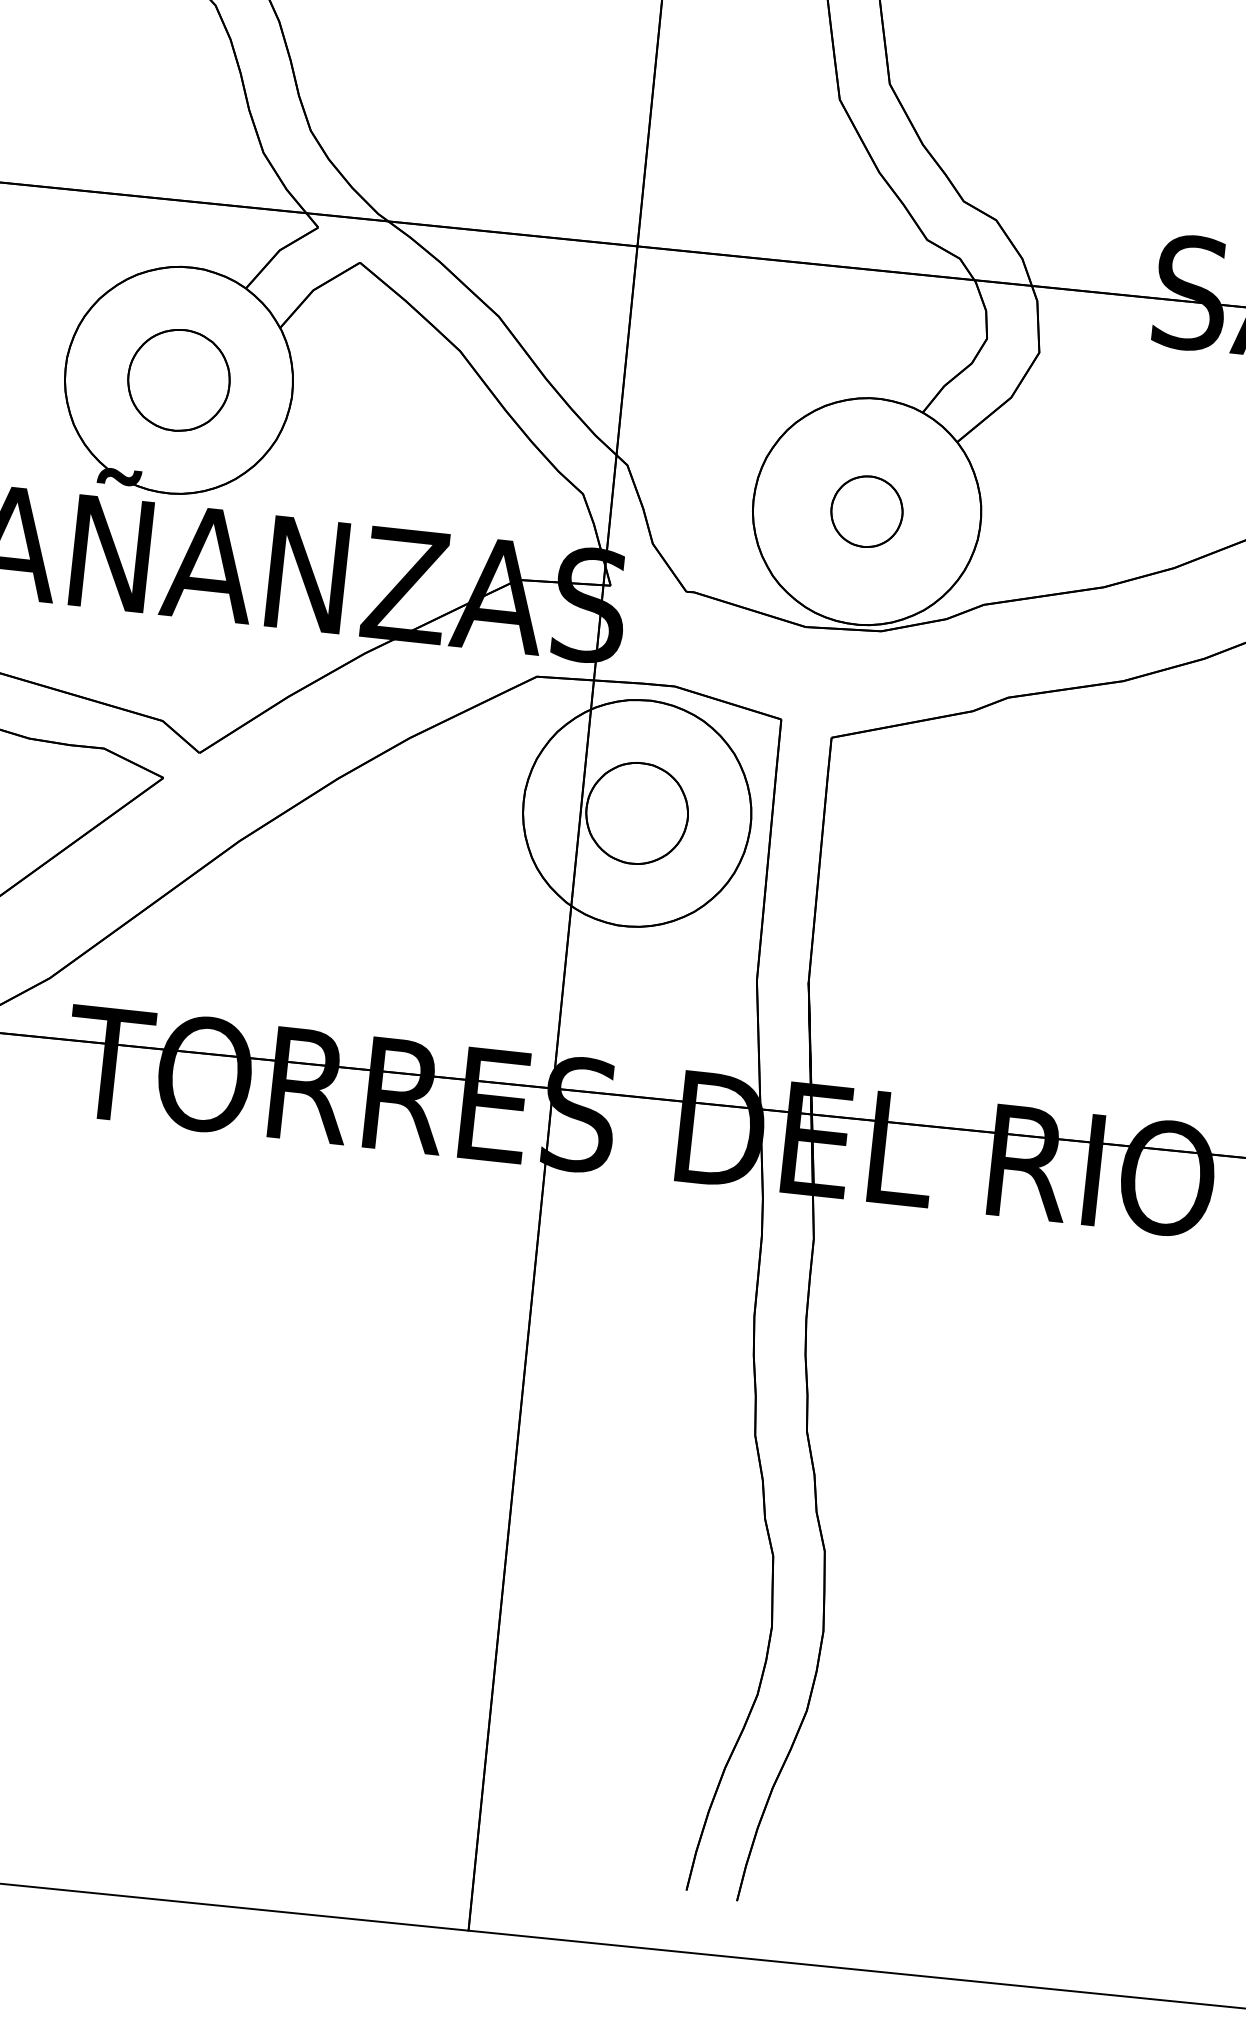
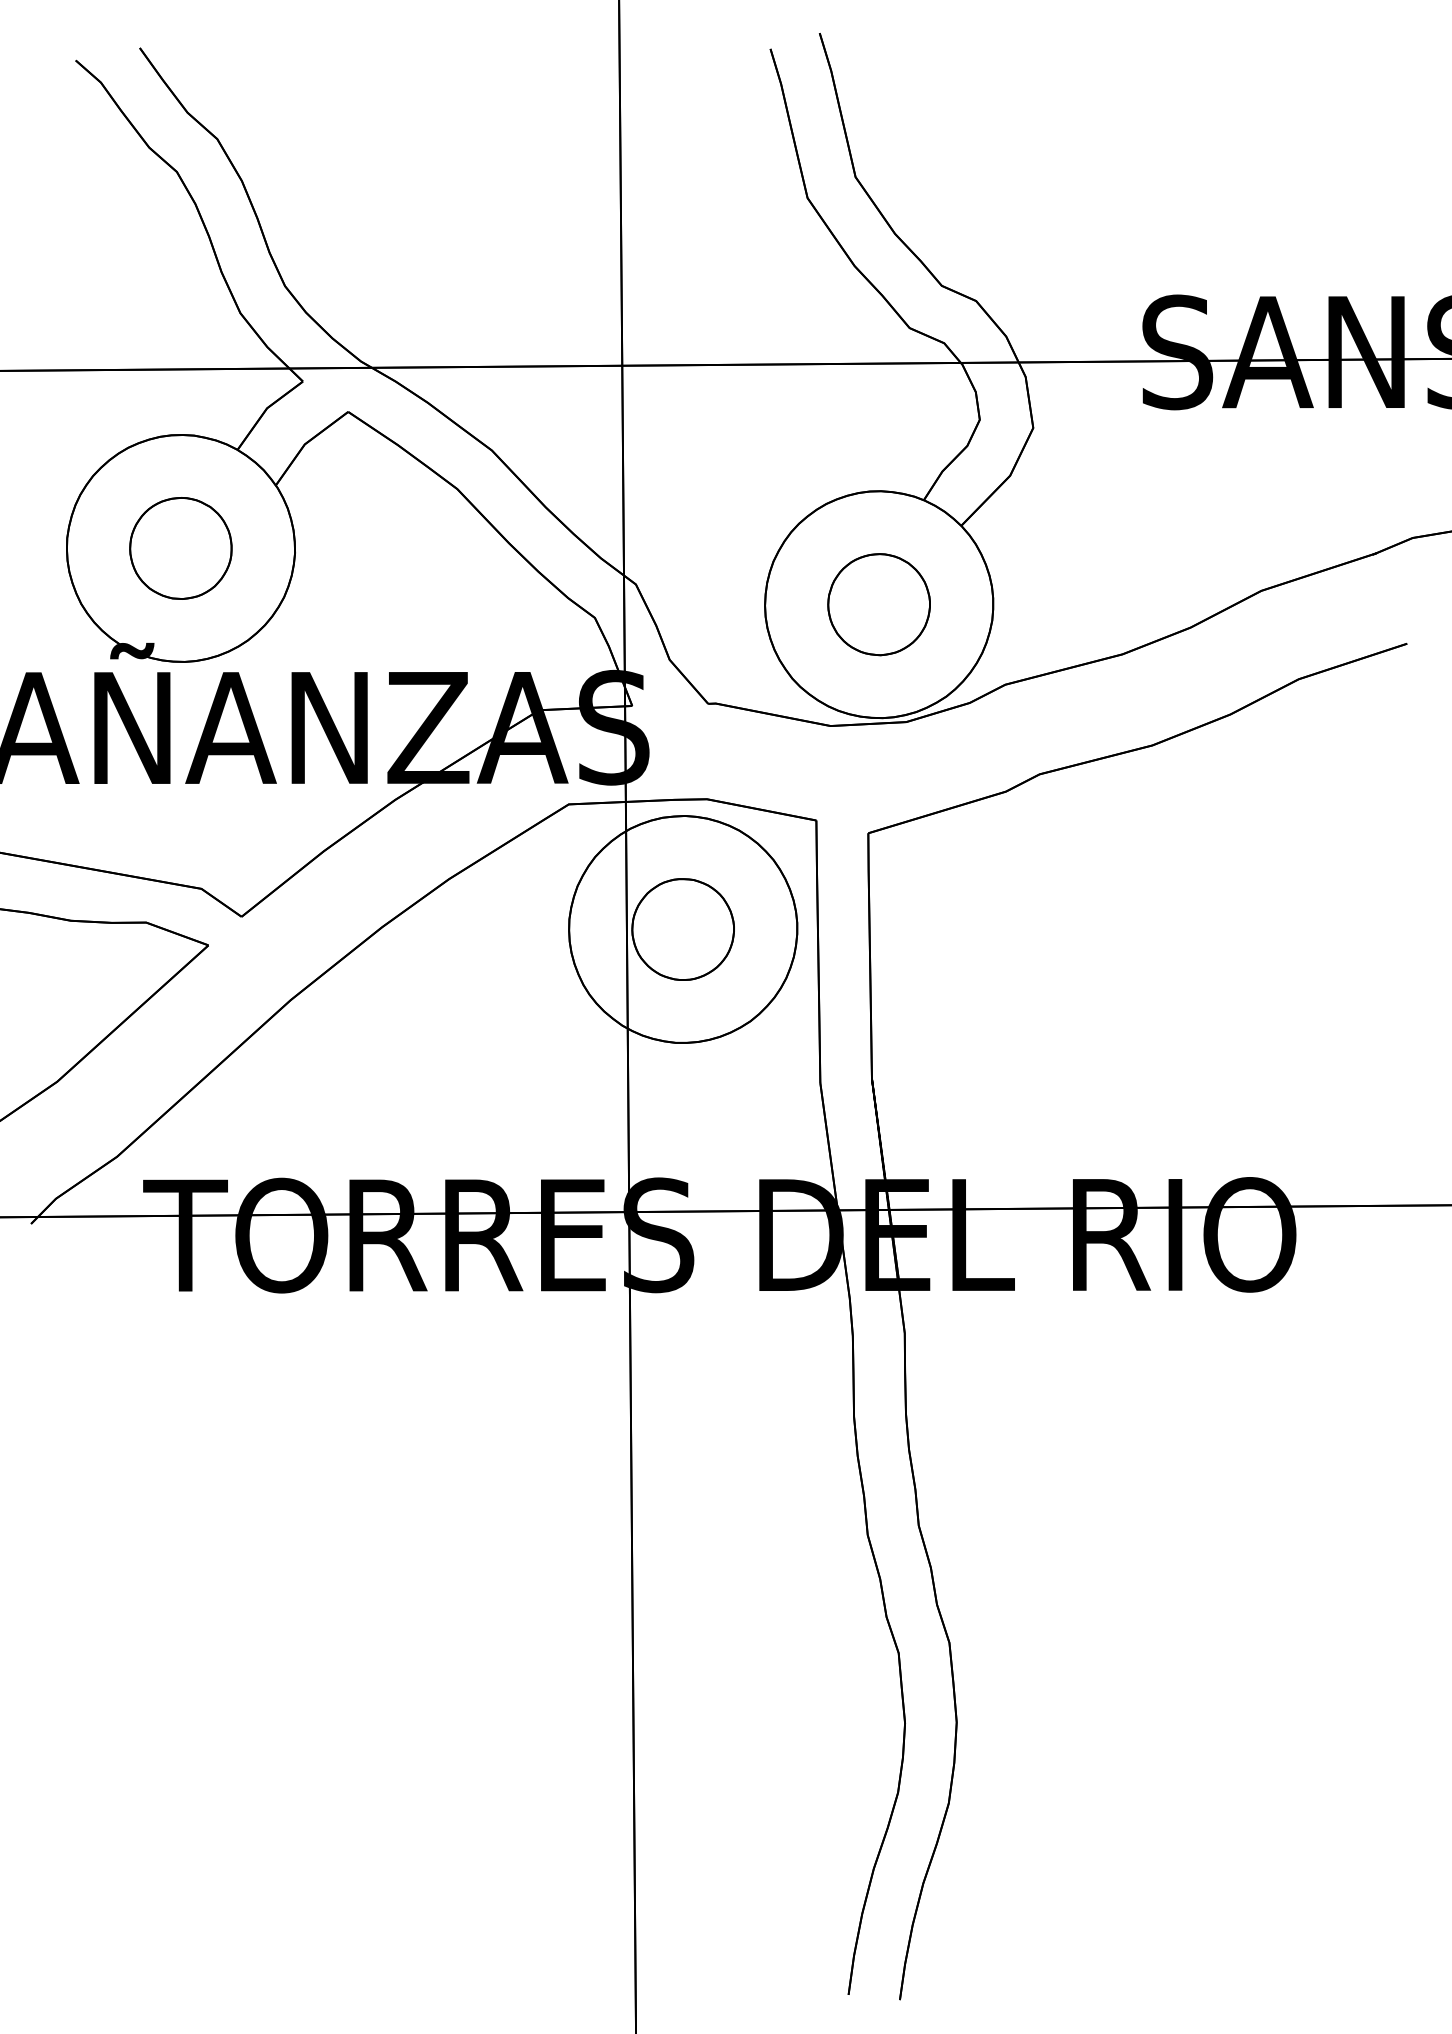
part: (866, 511) -> (878, 604), size x1.43

